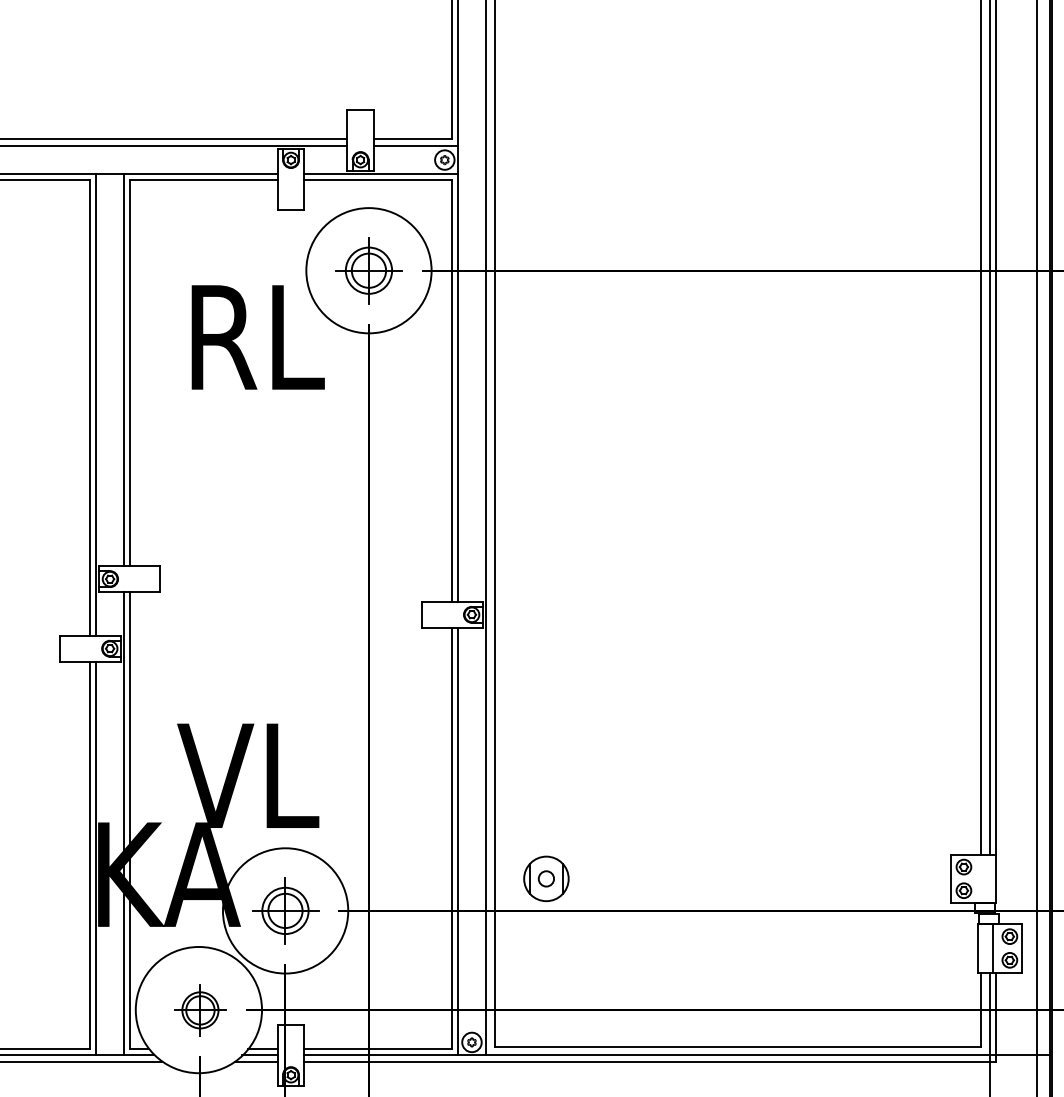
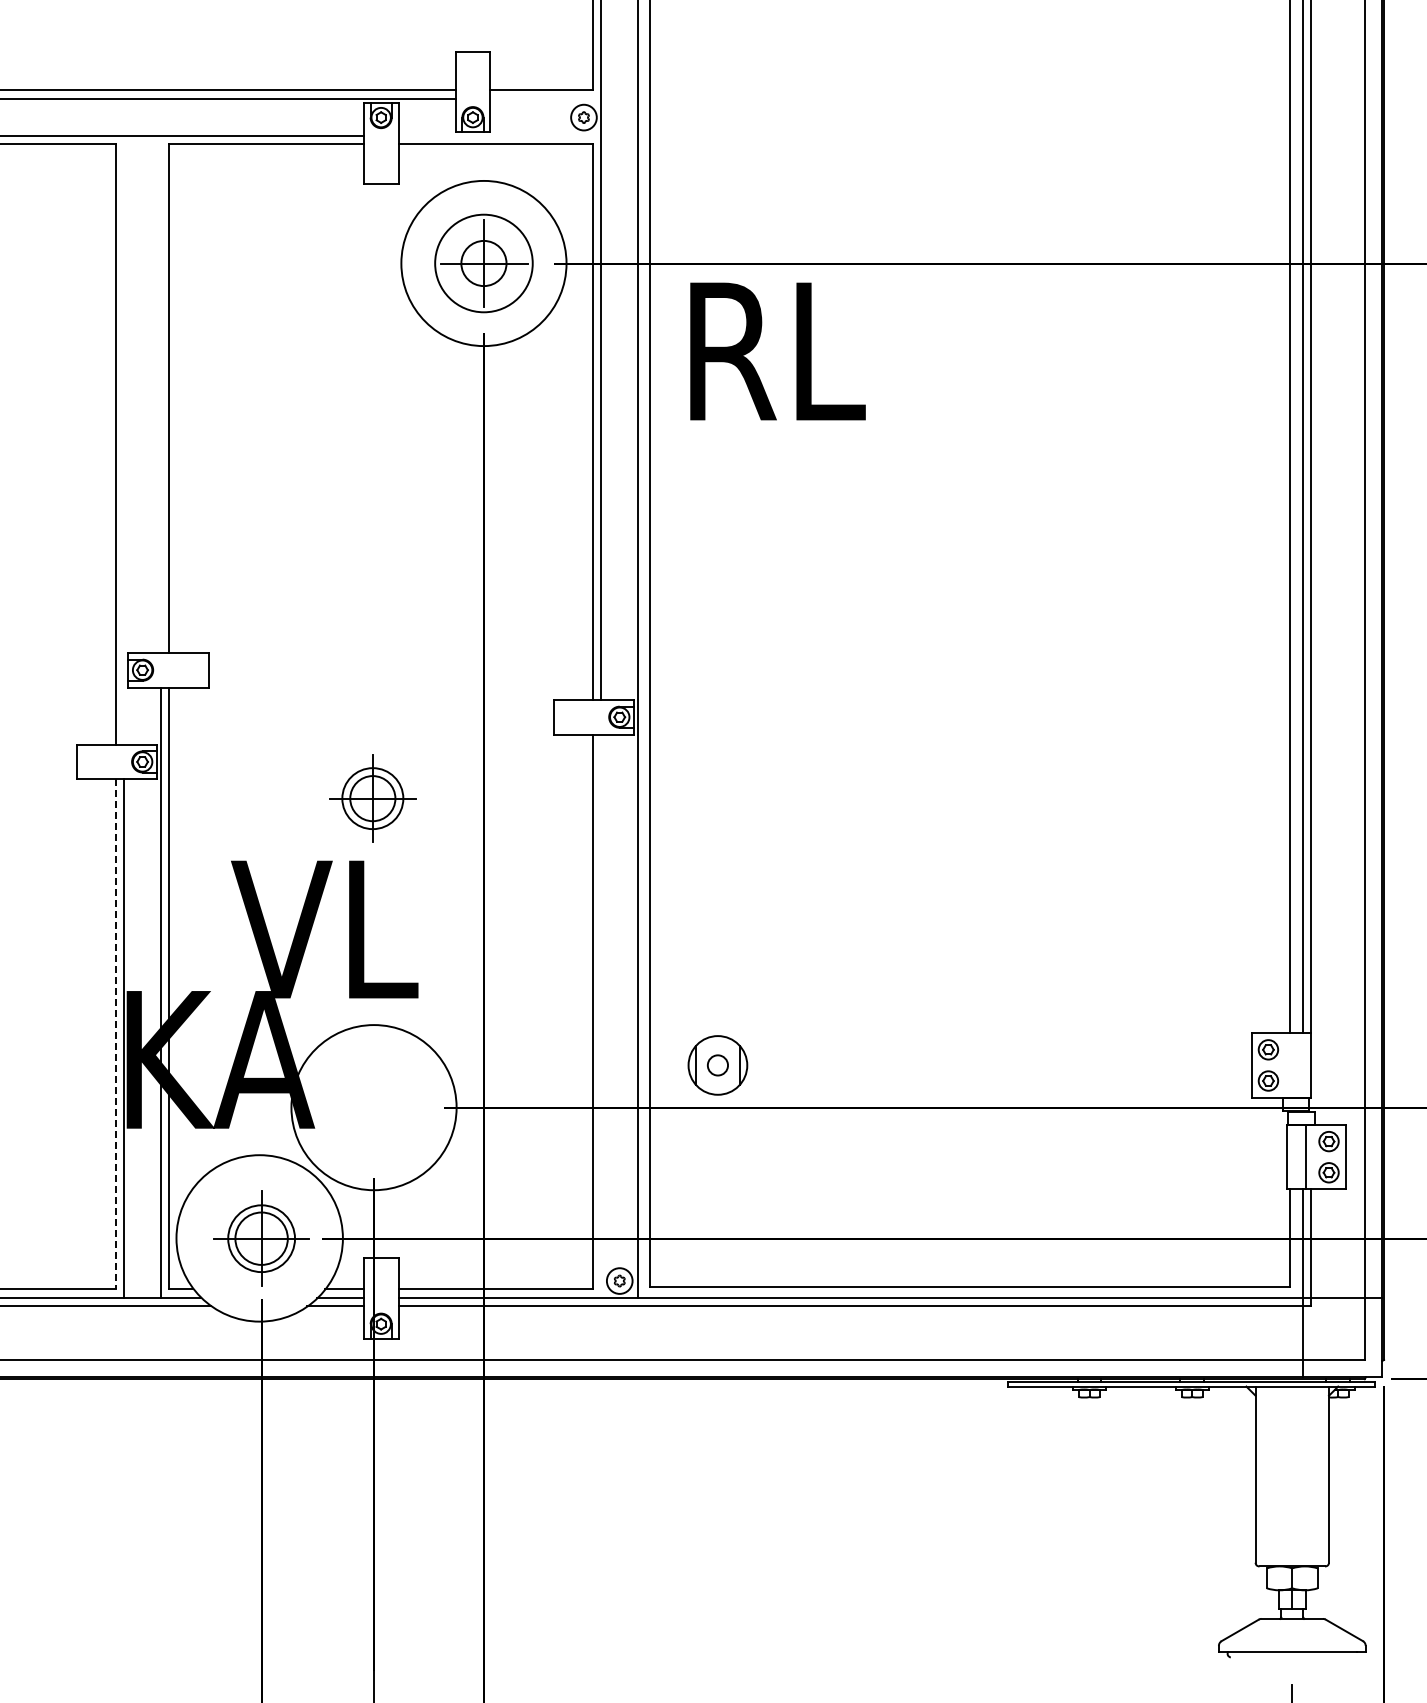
line: (415, 146) -> (545, 99), removed
line: (380, 173) -> (499, 135), removed
circle: (368, 270) -> (483, 263), size x1.6
text: (257, 337) -> (777, 351), moved
line: (123, 369) -> (160, 393), removed
line: (96, 404) -> (124, 439), removed
line: (458, 841) -> (601, 1016), removed
line: (90, 855) -> (116, 1034), solid -> dashed
part: (285, 910) -> (372, 798), moved
part: (200, 1010) -> (261, 1238), size x1.4

